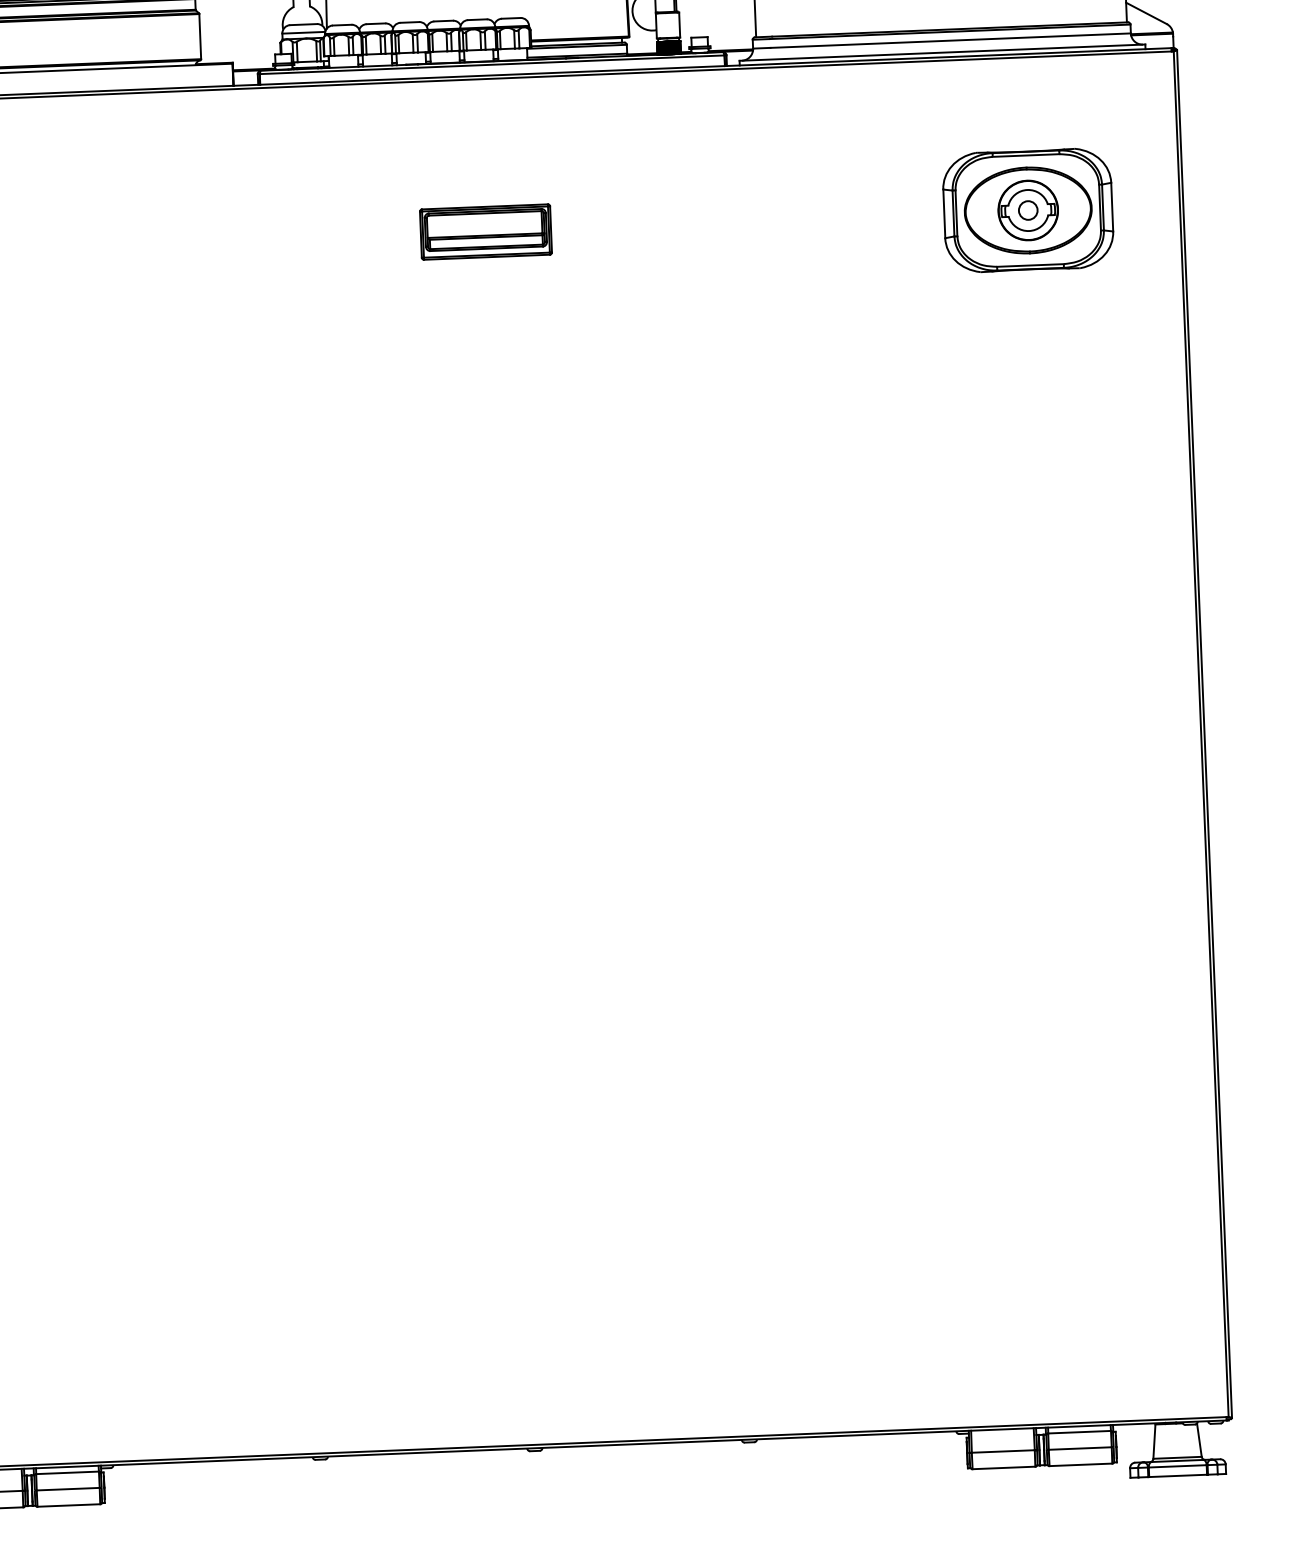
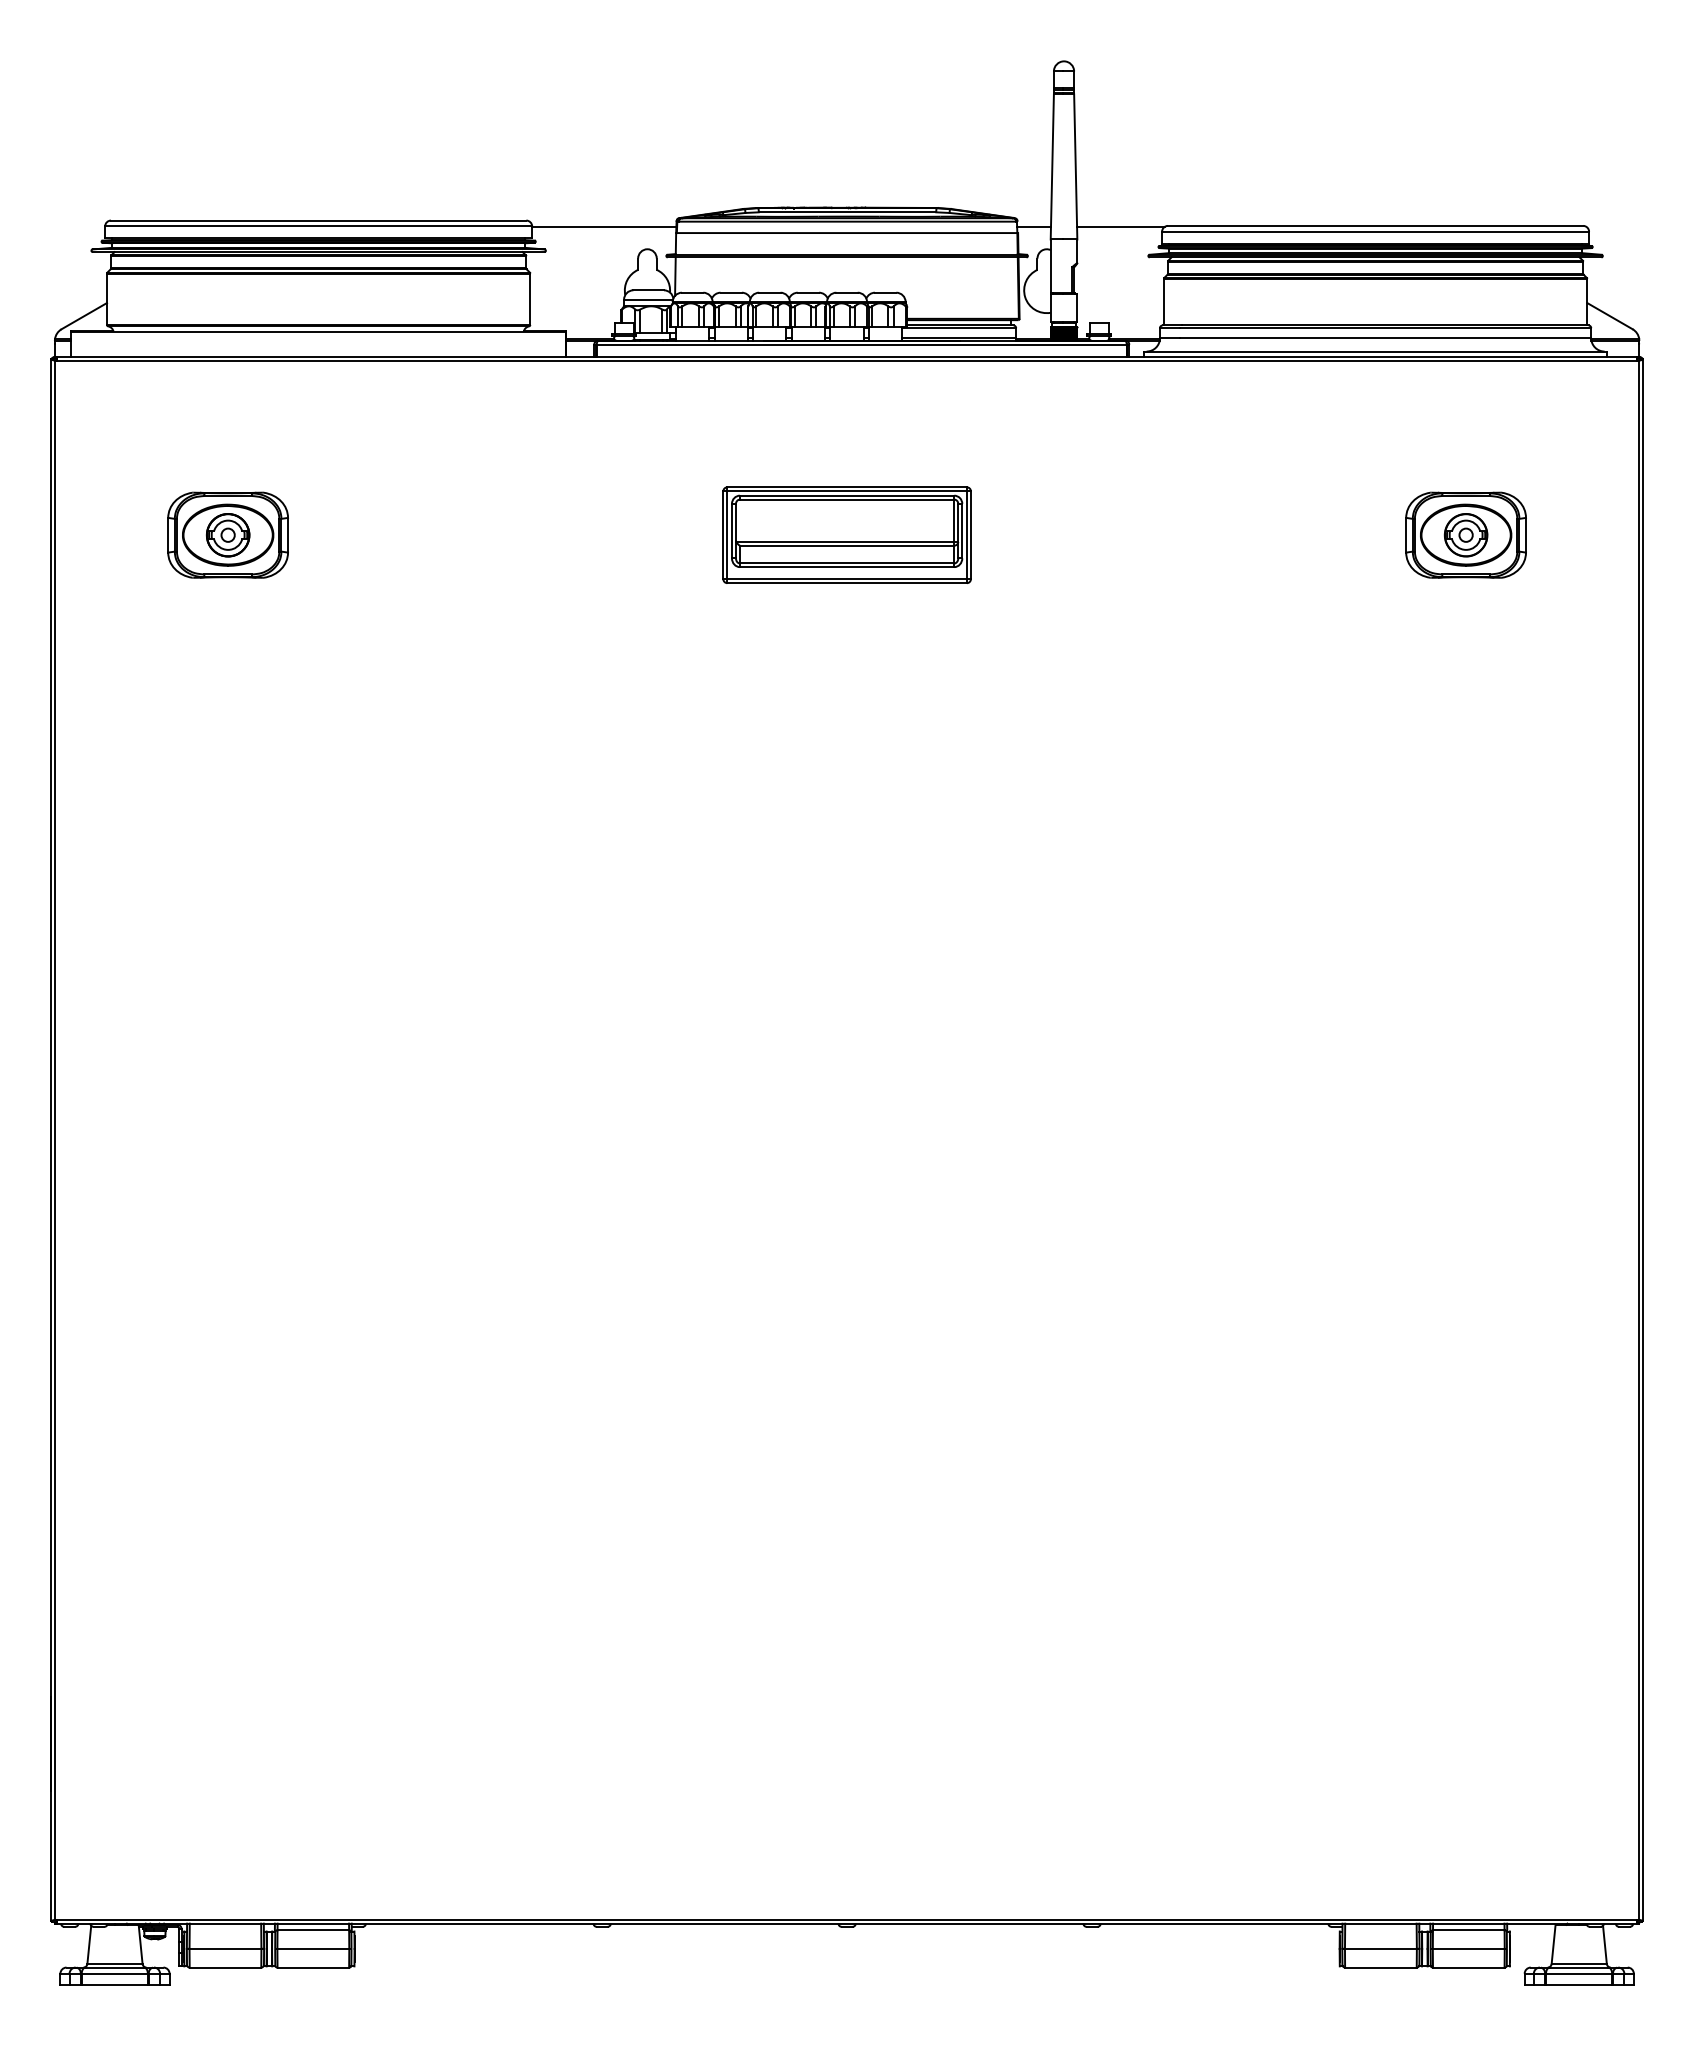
part: (1027, 209) -> (1465, 534), size x0.62
part: (485, 231) -> (846, 534), size x1.67

